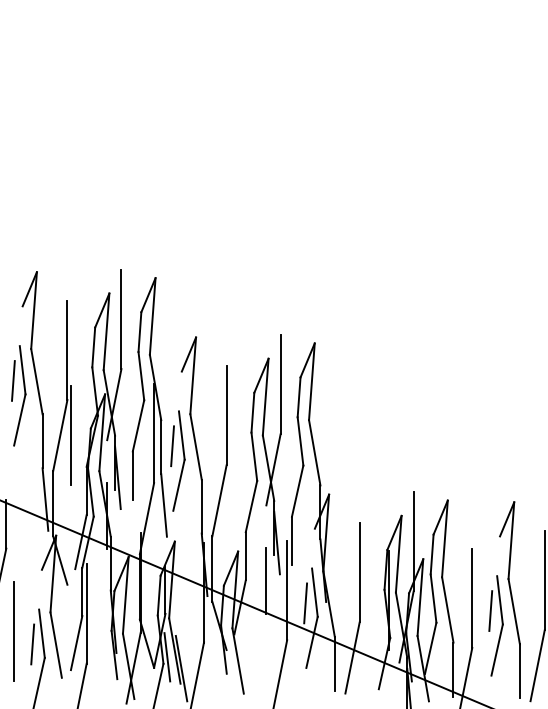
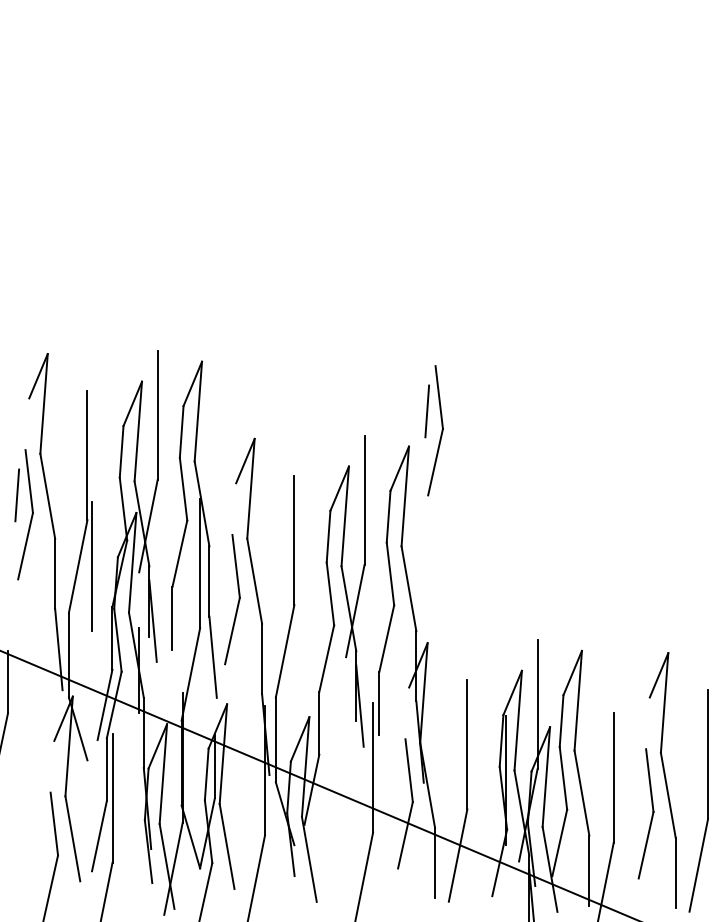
part: (328, 331) -> (426, 430), added
line: (172, 446) -> (223, 580), removed
line: (266, 581) -> (346, 755), removed
line: (305, 603) -> (396, 784), removed
line: (490, 611) -> (637, 794), removed
line: (14, 631) -> (18, 820), removed
line: (32, 644) -> (42, 837), removed
line: (167, 657) -> (217, 854), removed
line: (181, 667) -> (235, 868), removed

